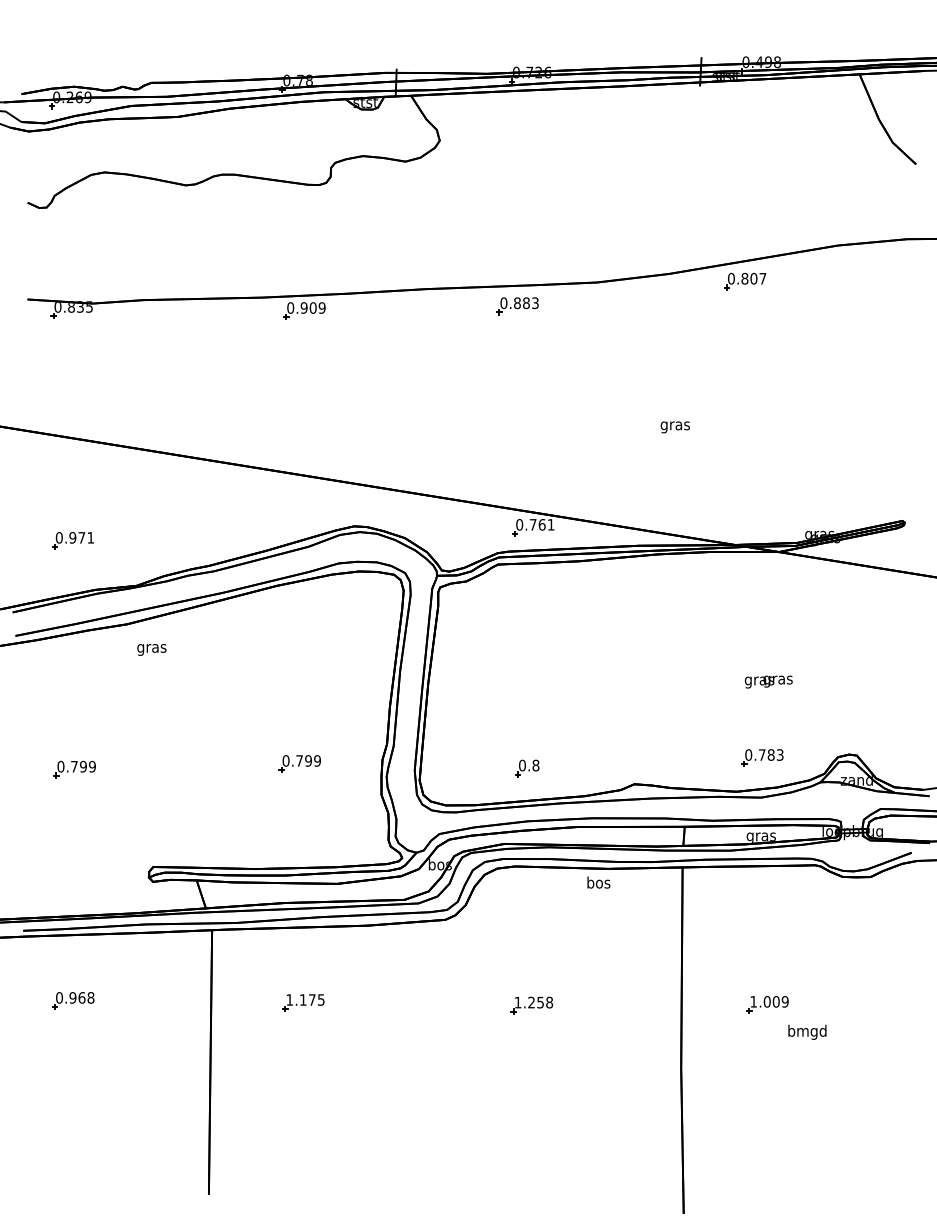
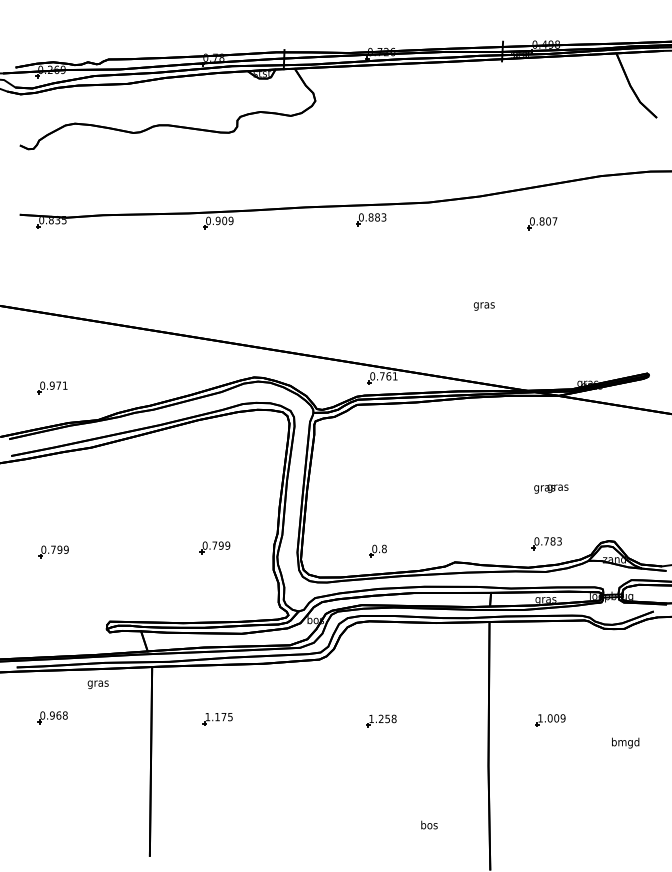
part: (745, 281) -> (542, 223), moved
text: (151, 649) -> (97, 684), moved
text: (598, 882) -> (429, 824), moved
text: (807, 1031) -> (625, 742), moved

